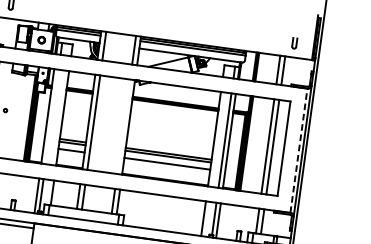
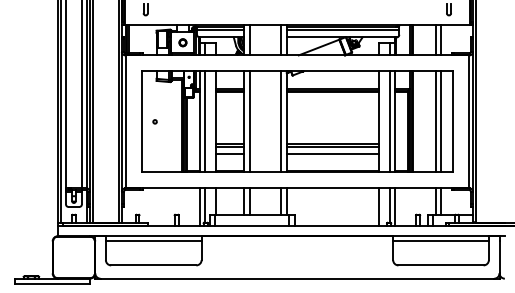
line: (51, 116) -> (204, 121), added
line: (123, 126) -> (281, 121), added
line: (298, 150) -> (468, 121), dashed -> solid

